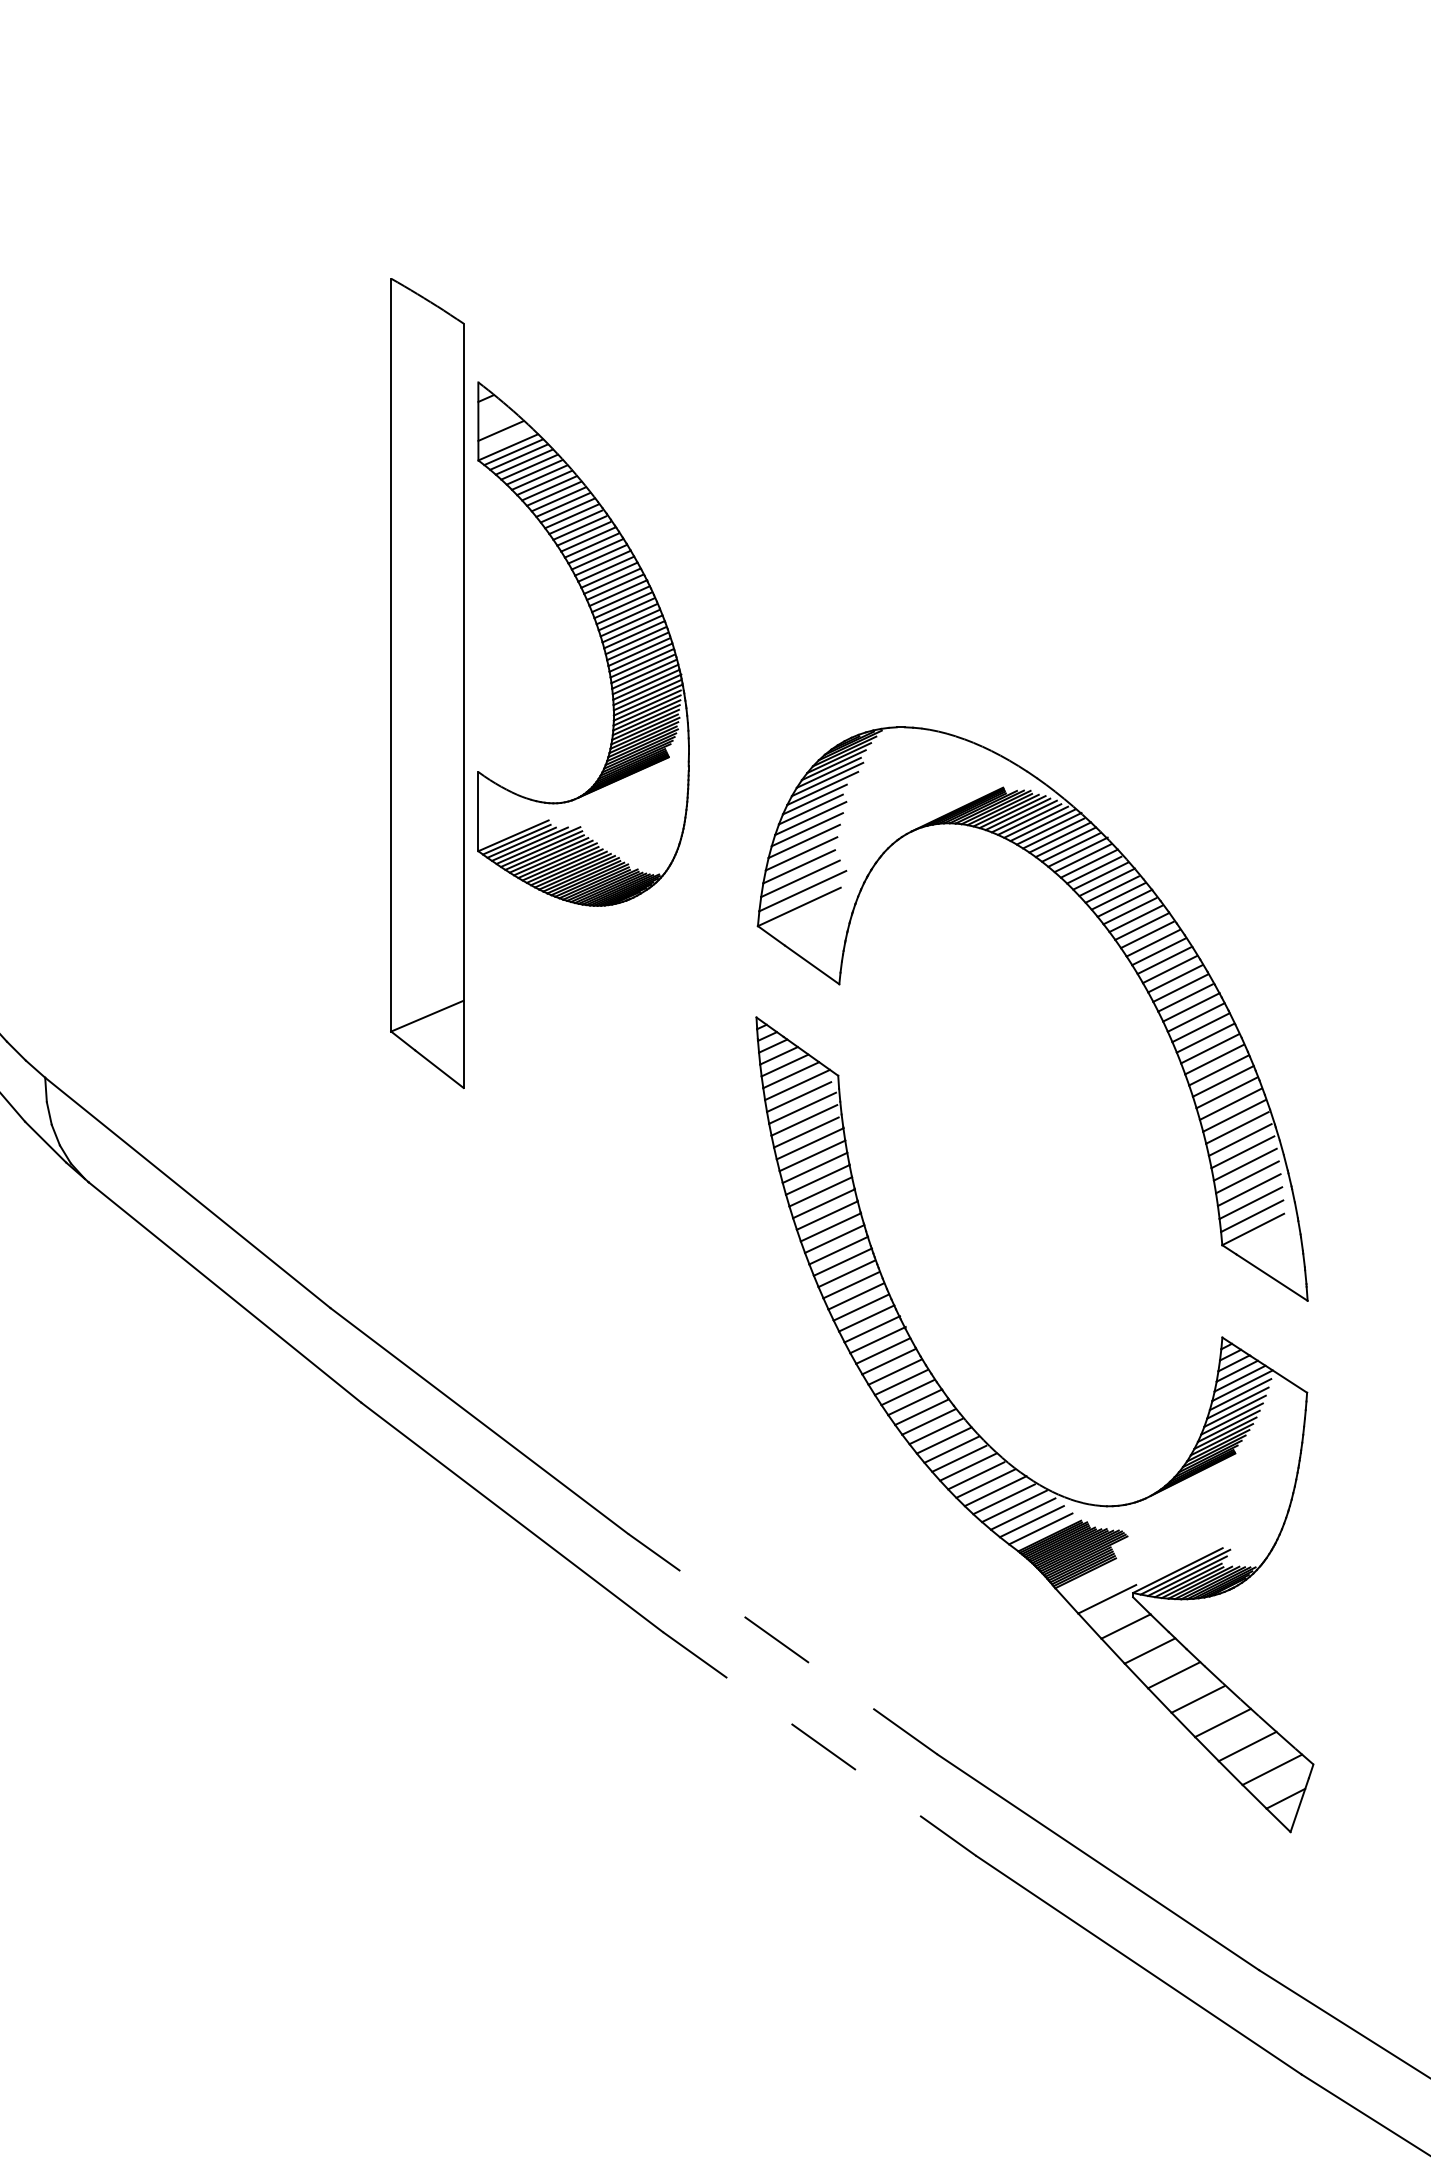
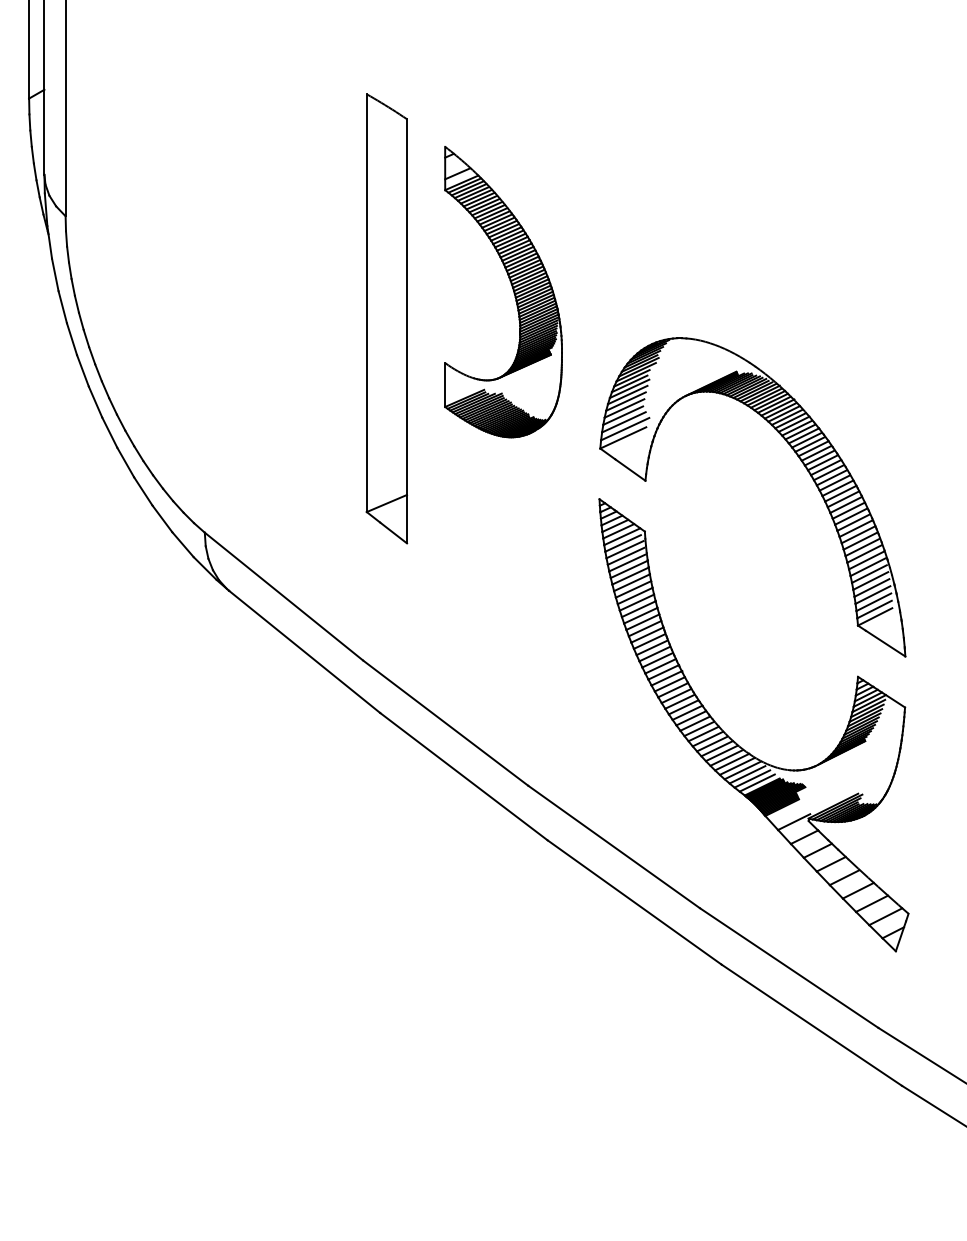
part: (426, 682) -> (386, 318), moved
line: (781, 1643) -> (613, 846), dashed -> solid
line: (819, 1744) -> (634, 902), dashed -> solid

